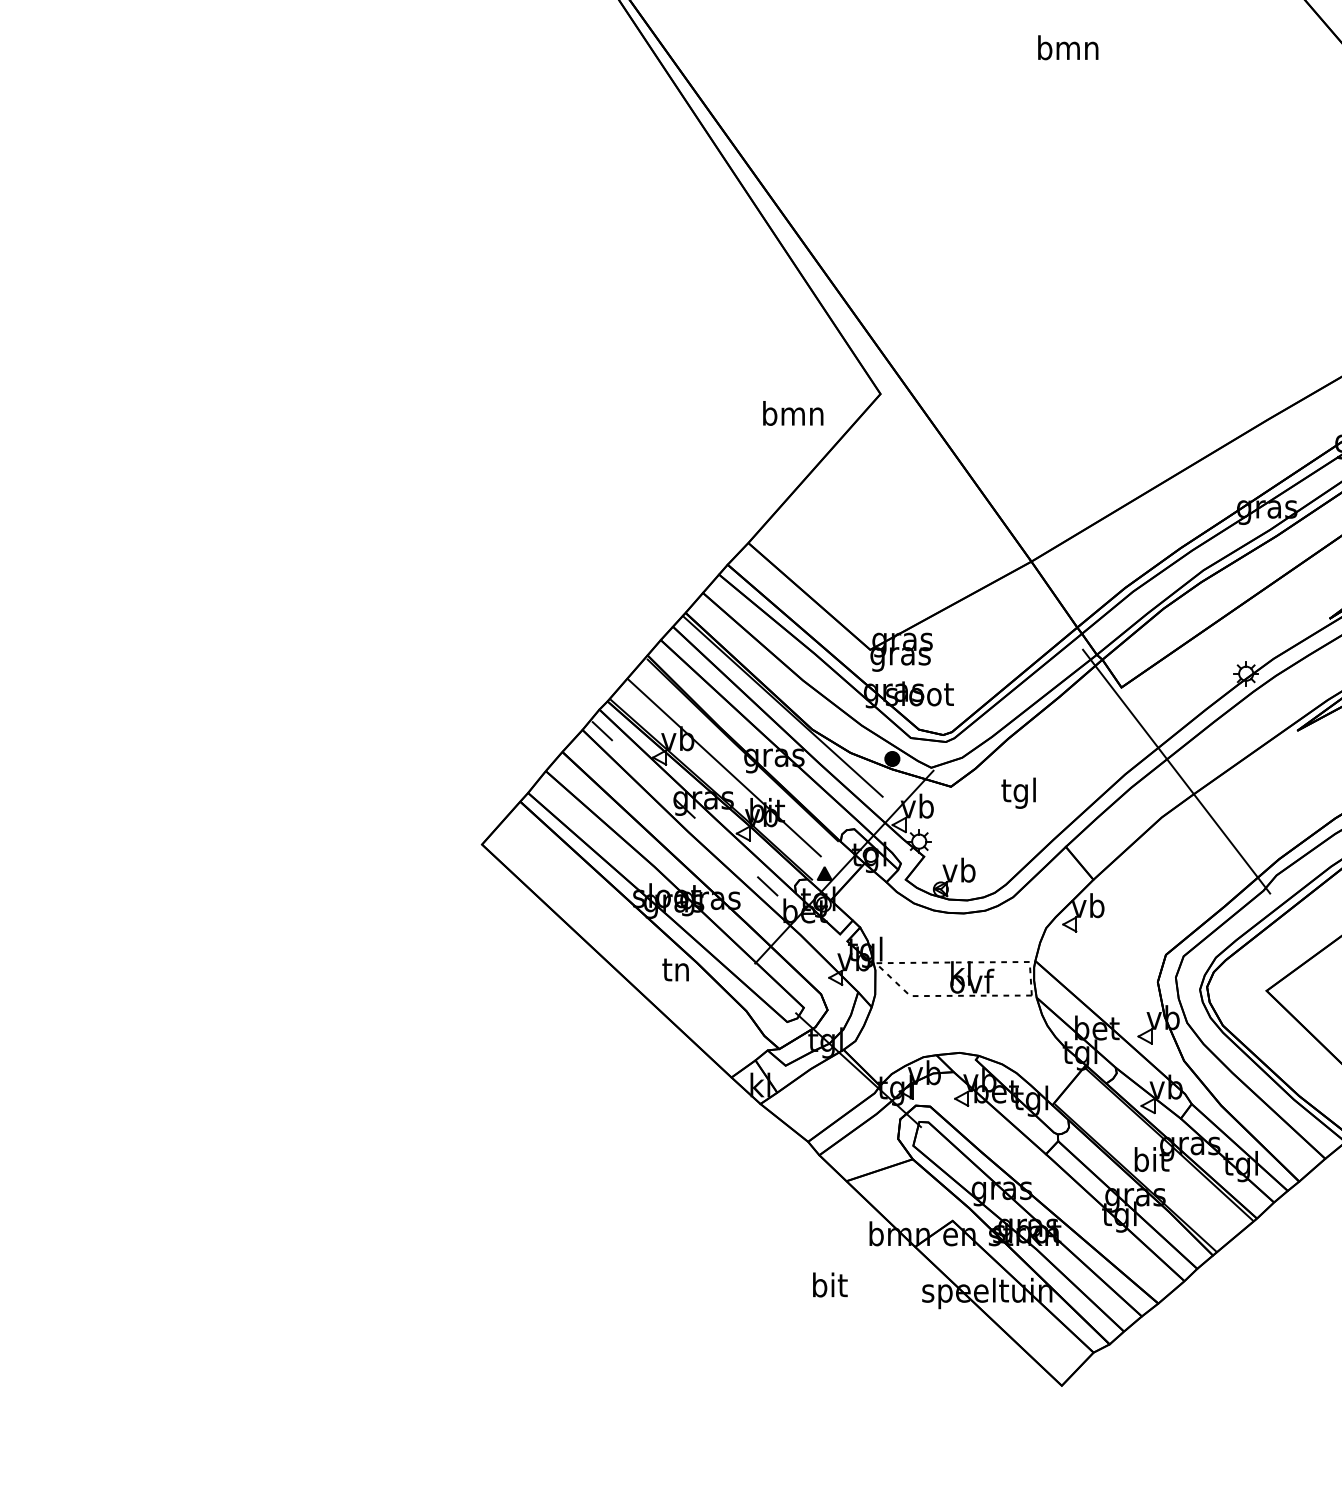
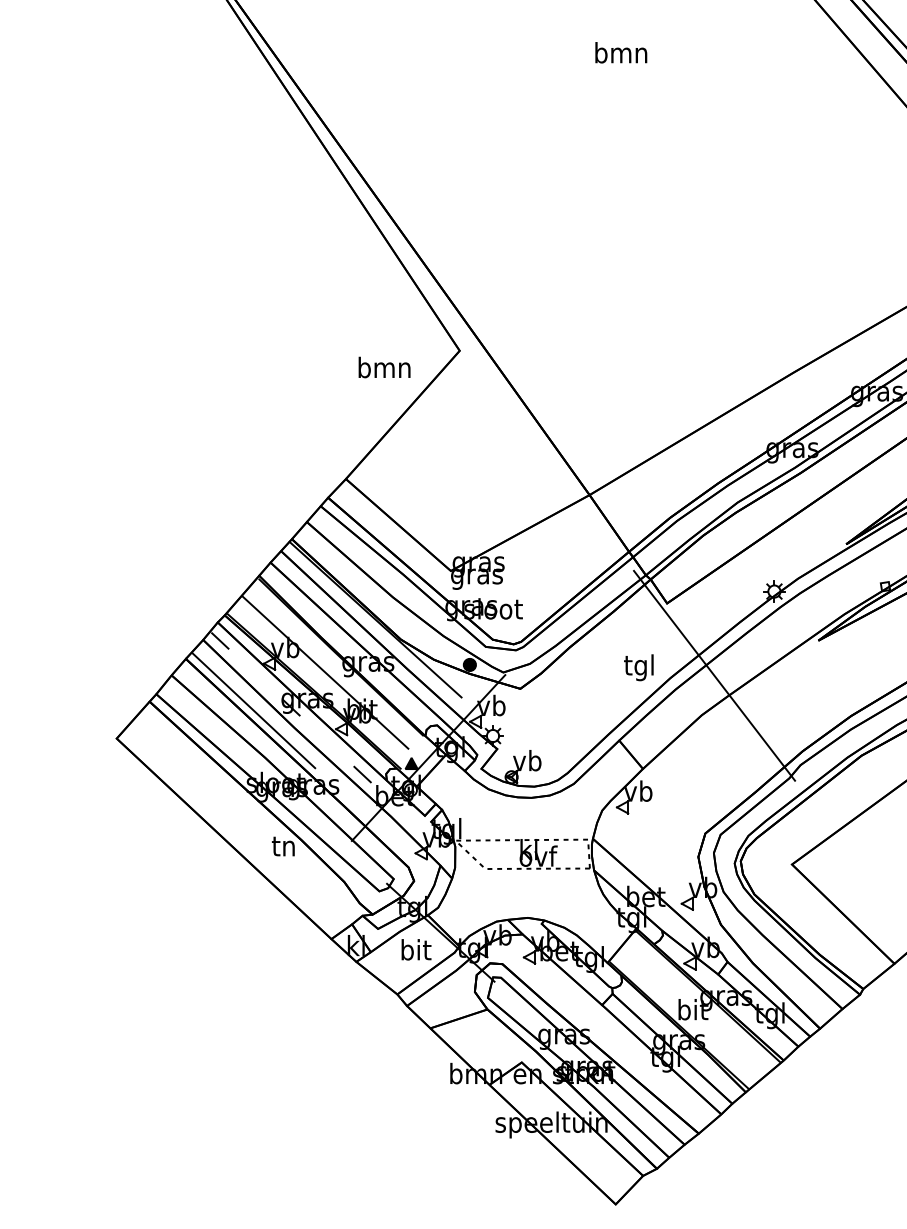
text: (1018, 792) -> (638, 667), moved
line: (640, 811) -> (253, 710), added
text: (830, 1284) -> (416, 949), moved

